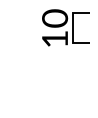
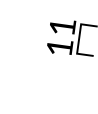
text: (55, 18) -> (63, 26), 10 -> 11

